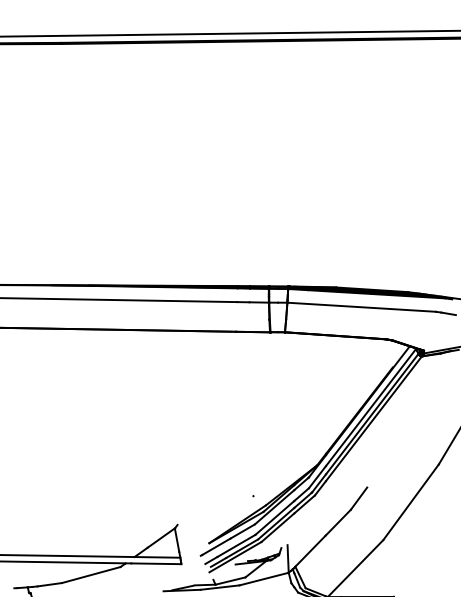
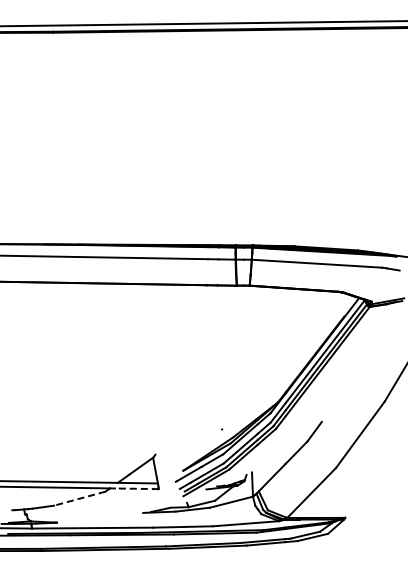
line: (155, 563) -> (136, 488), solid -> dashed
line: (90, 574) -> (79, 498), solid -> dashed

